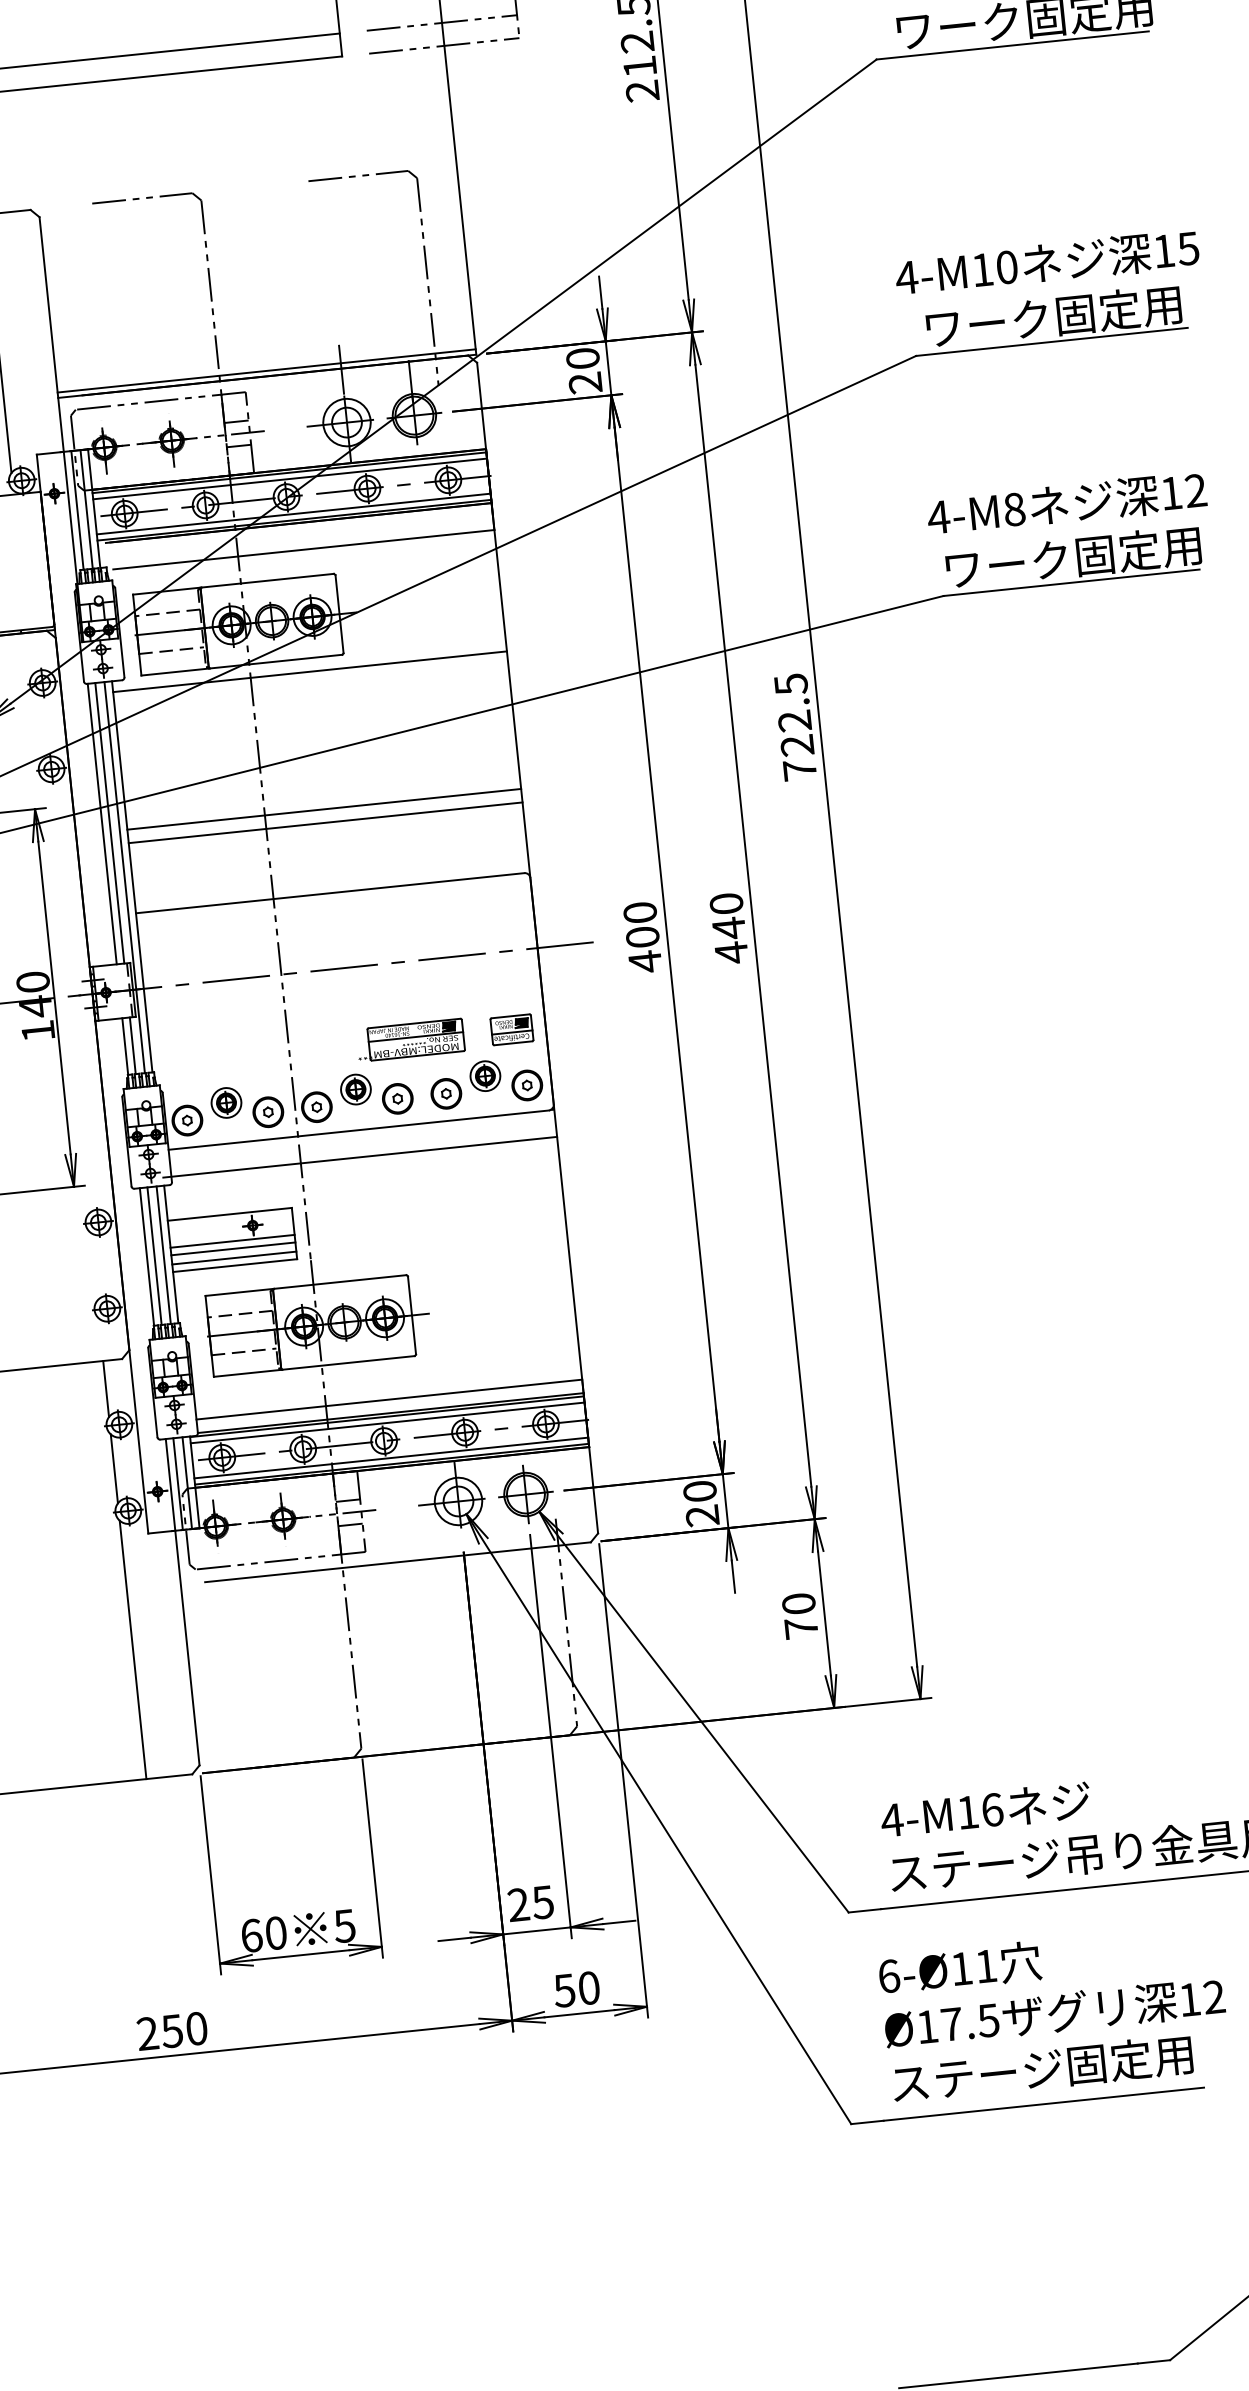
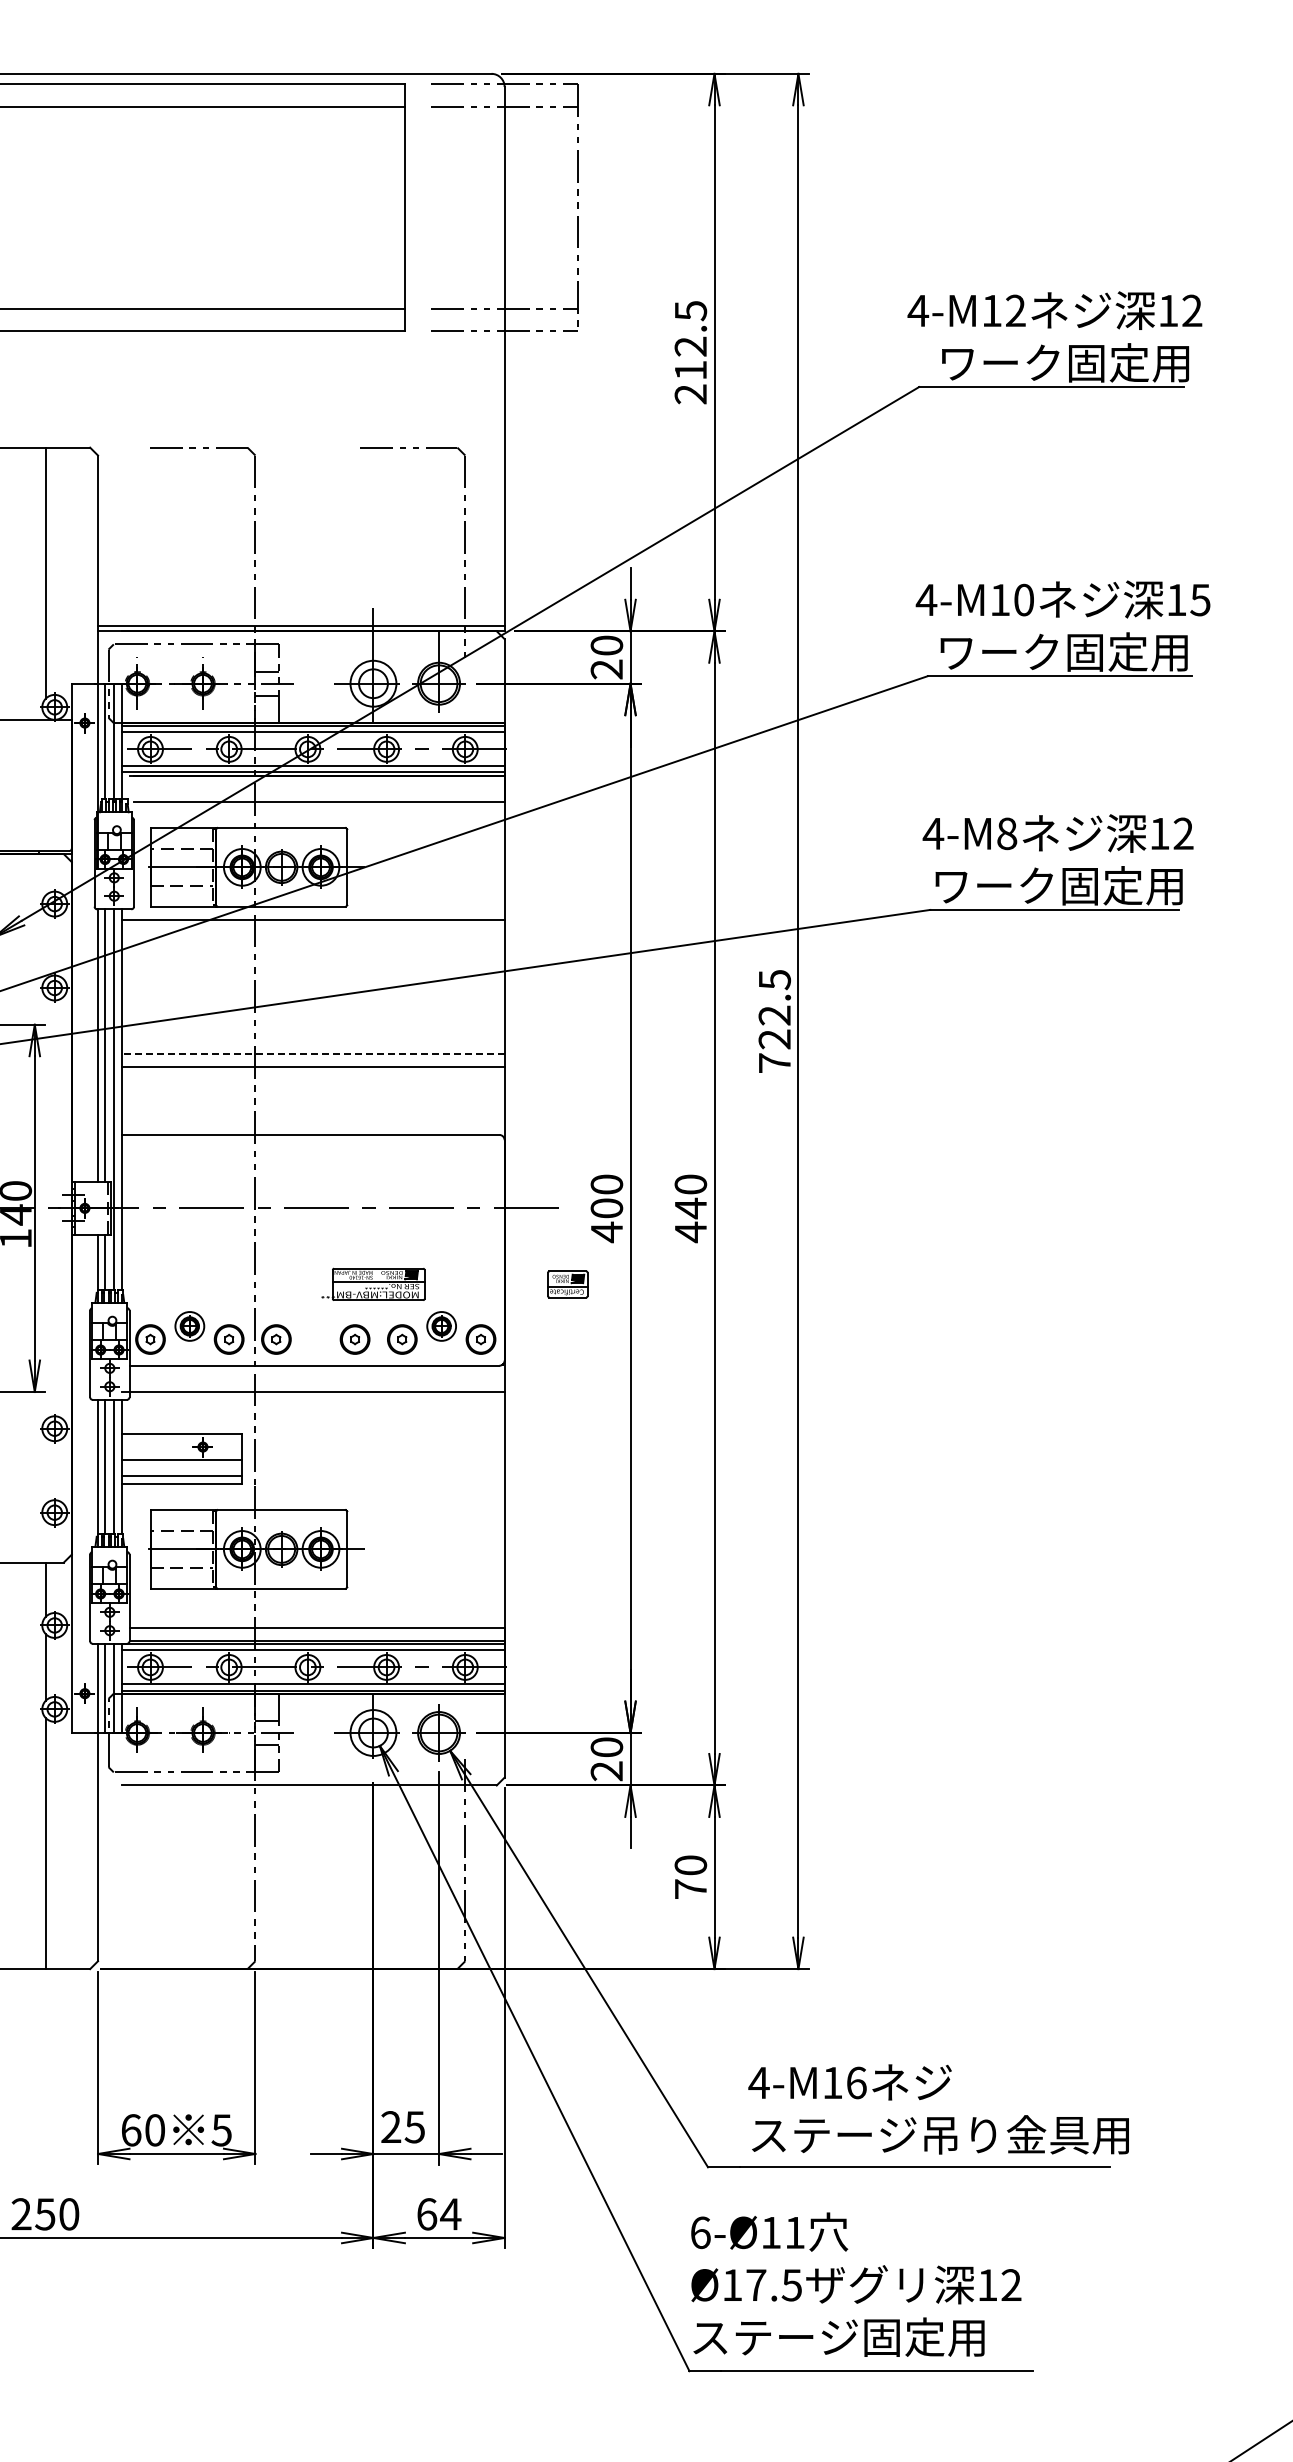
line: (323, 809) -> (312, 1053), solid -> dashed
part: (511, 1029) -> (567, 1284), moved
part: (355, 1089) -> (315, 1326), removed
line: (232, 1248) -> (181, 1467), removed
text: (576, 1989) -> (438, 2214), 50 -> 64
text: (1054, 2012) -> (856, 2284), moved

